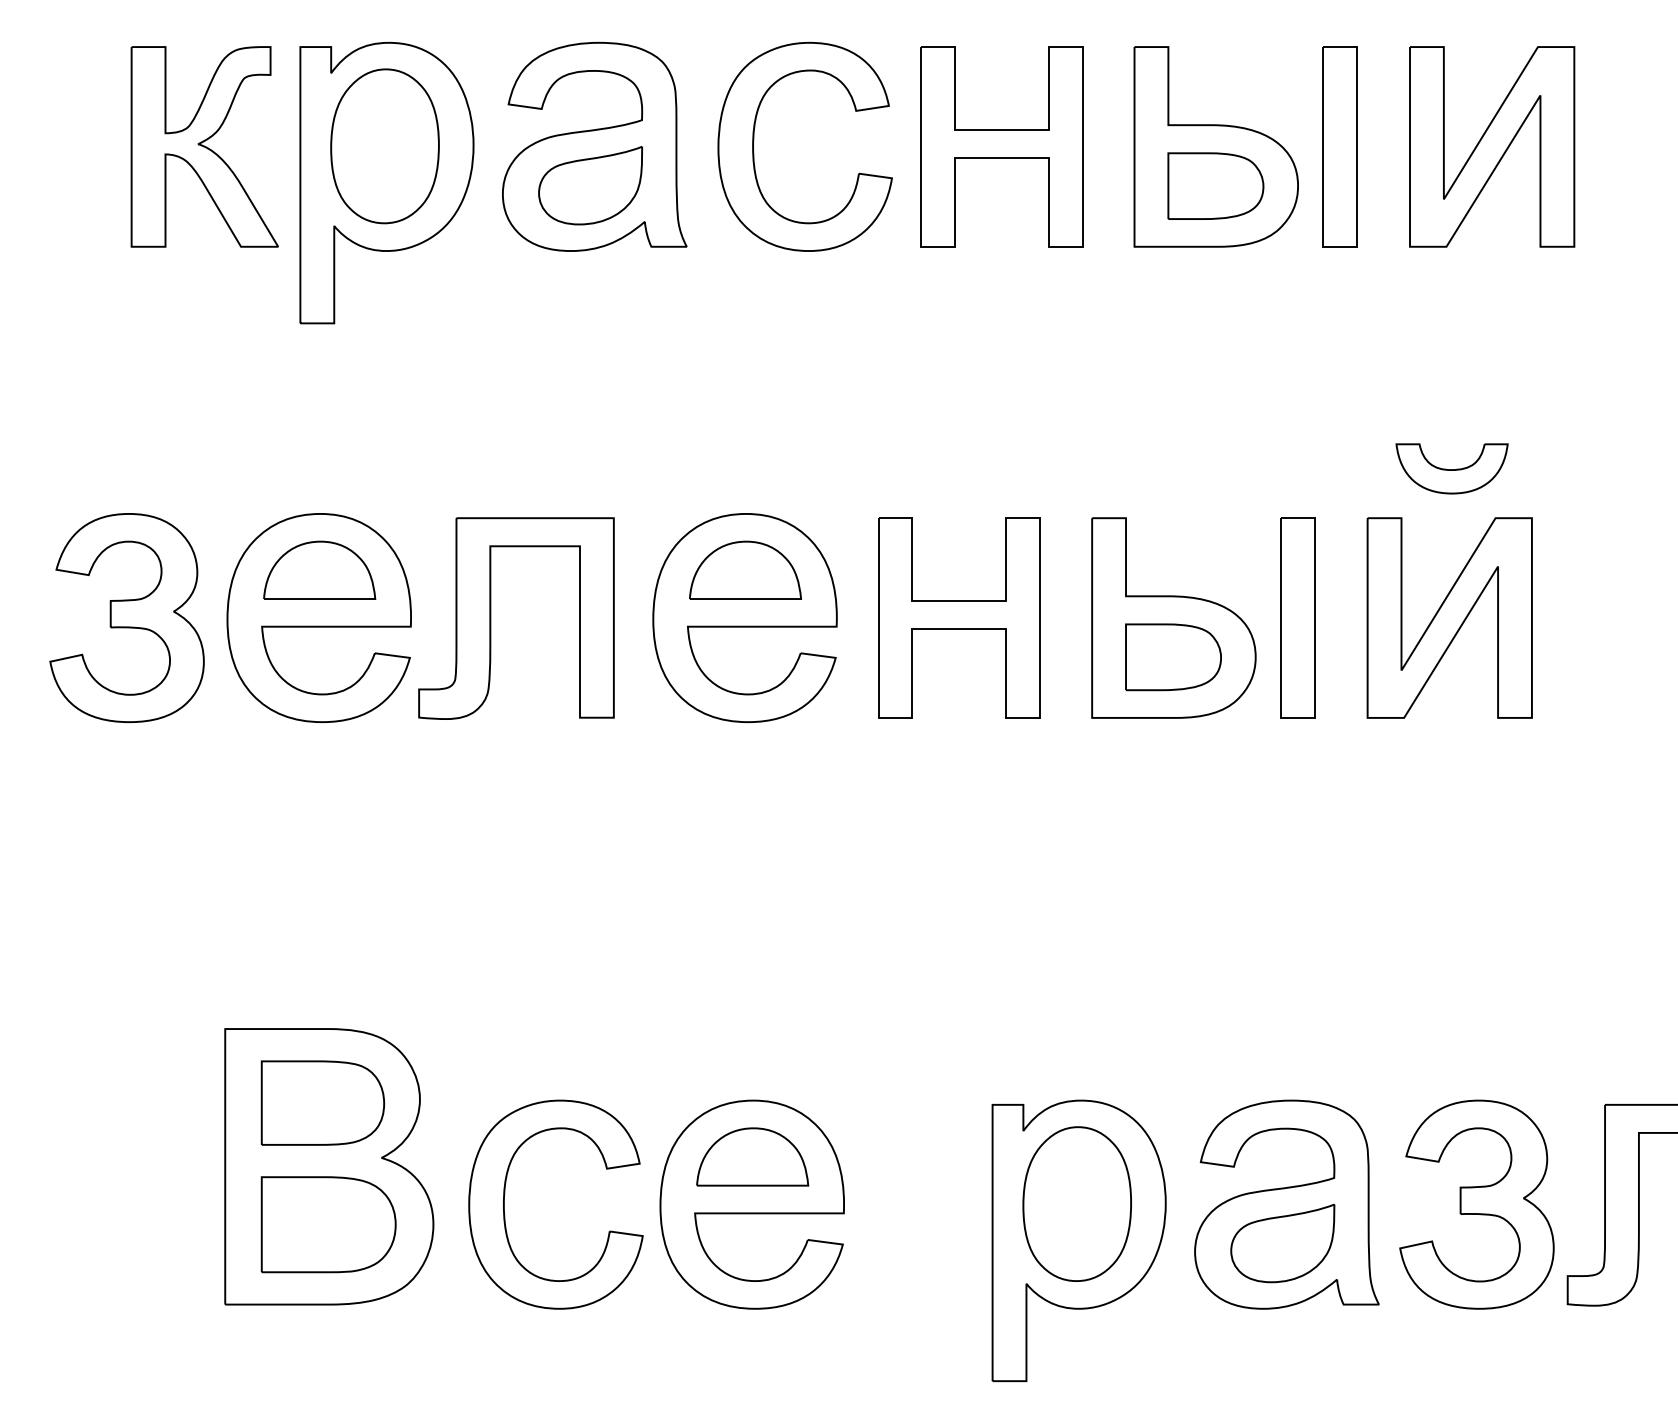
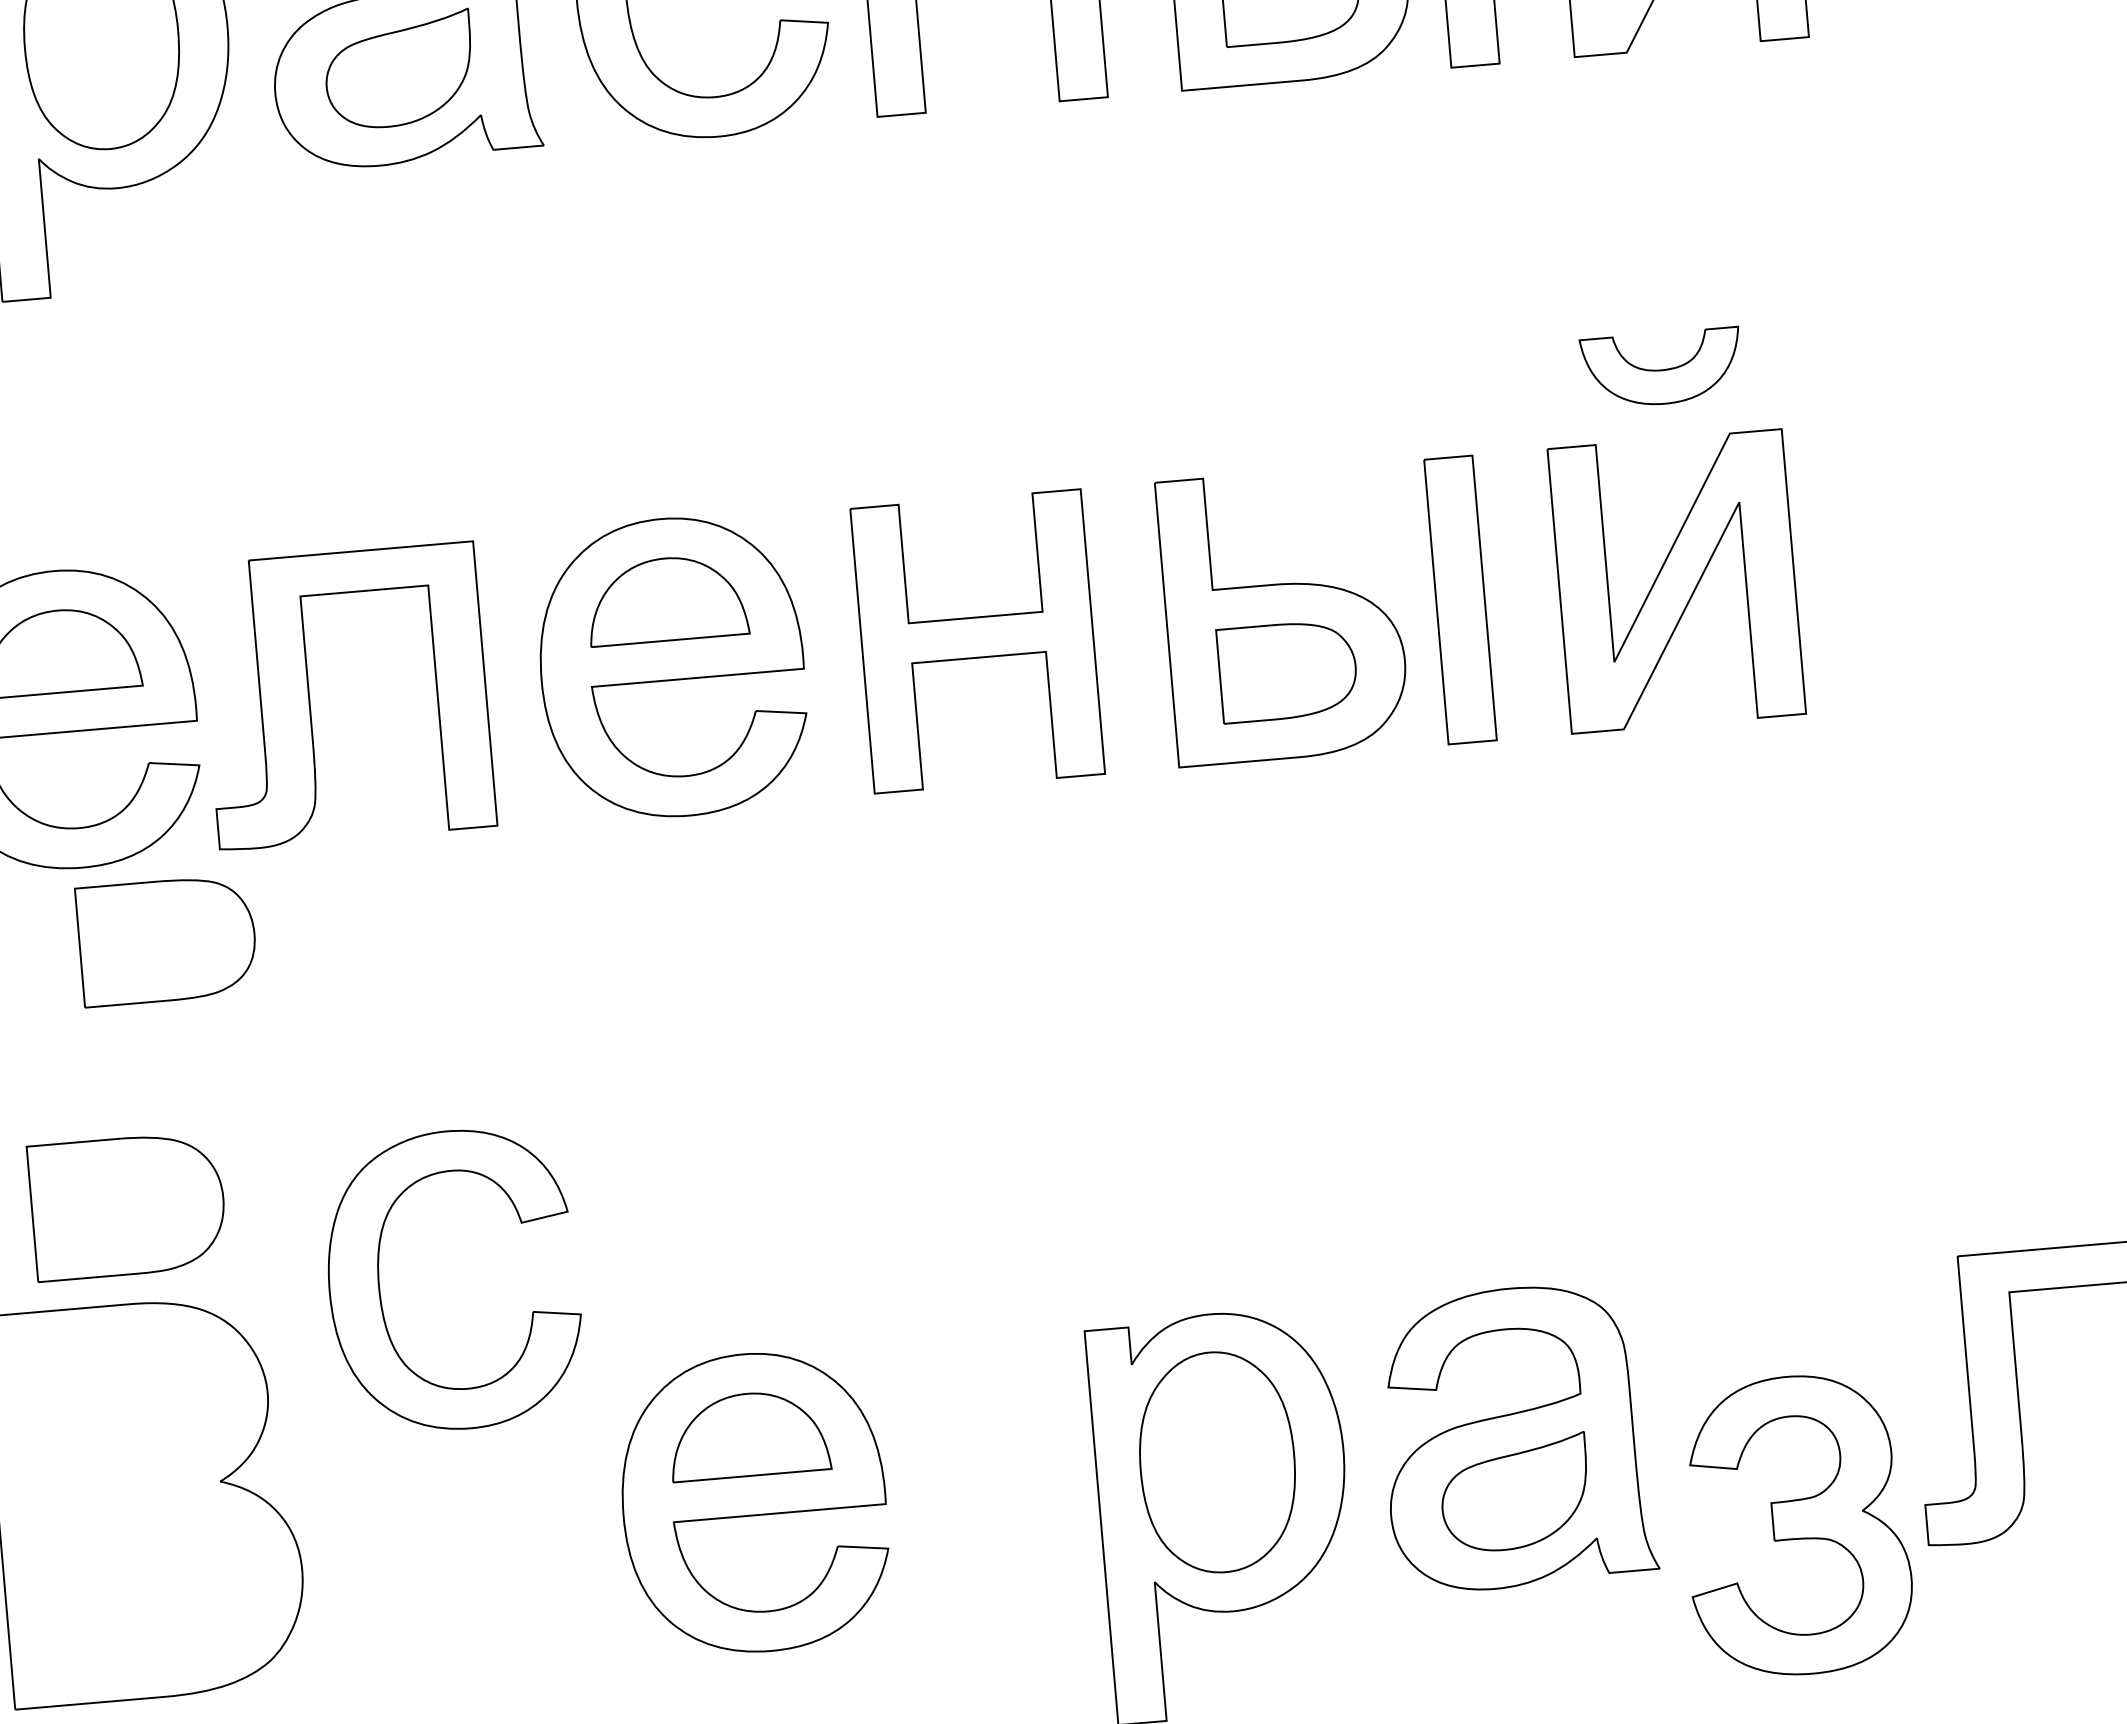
part: (322, 1102) -> (166, 939), moved
part: (505, 1194) -> (380, 1271), moved
part: (1476, 1204) -> (1796, 1525), moved
part: (328, 1224) -> (127, 1206), moved

